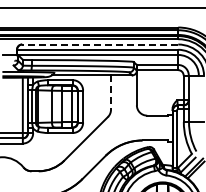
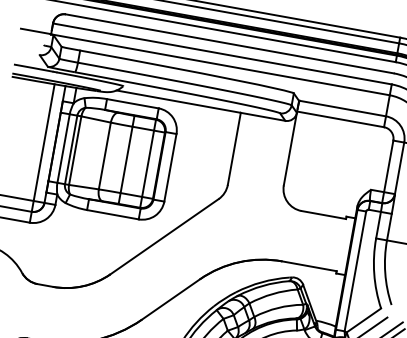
line: (99, 44) -> (228, 43), dashed -> solid
line: (111, 93) -> (234, 151), dashed -> solid

